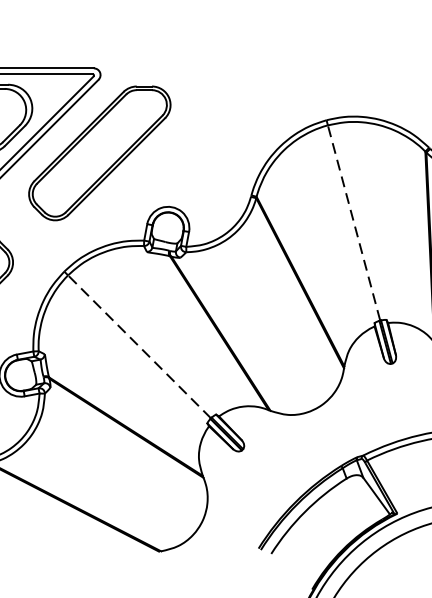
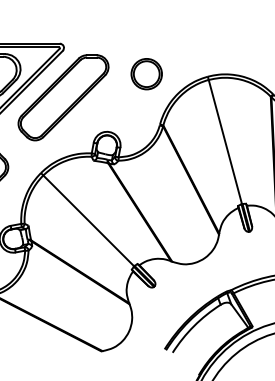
part: (230, 116) -> (146, 74), added
line: (354, 222) -> (225, 141), dashed -> solid
line: (139, 346) -> (88, 220), dashed -> solid

